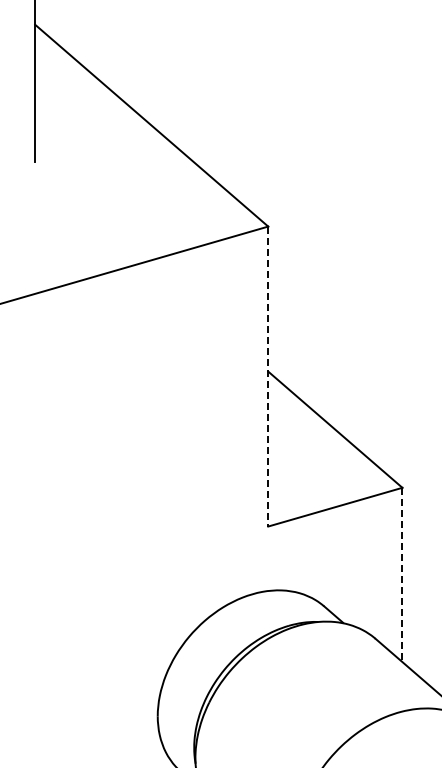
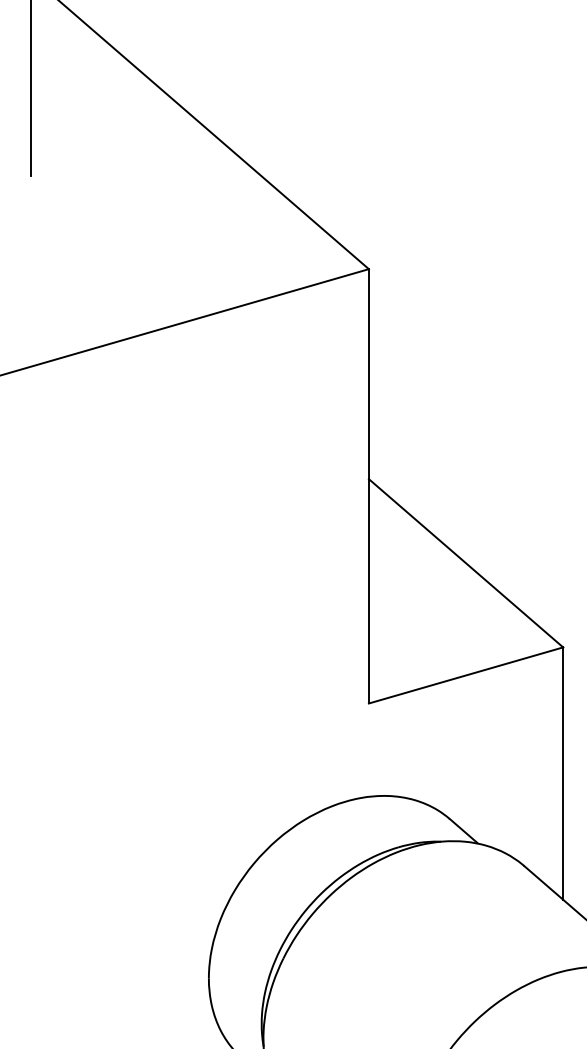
line: (268, 376) -> (369, 486), dashed -> solid
line: (402, 575) -> (563, 774), dashed -> solid

